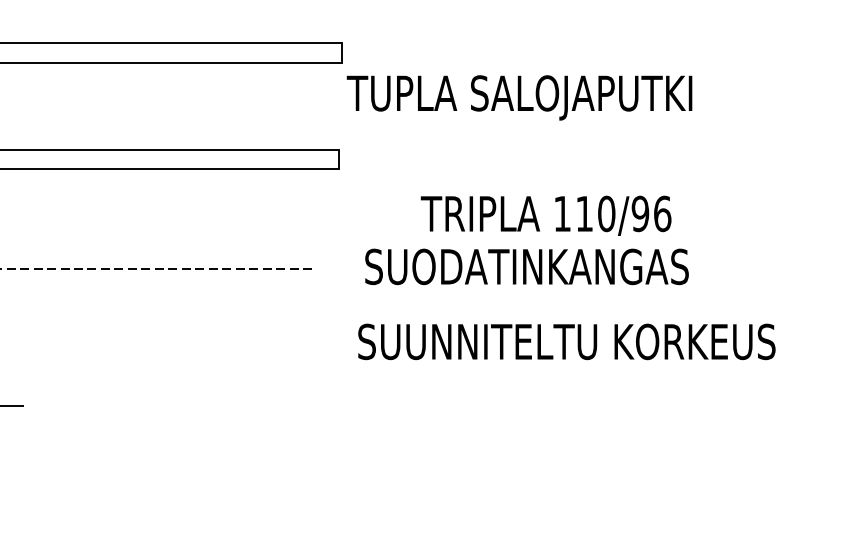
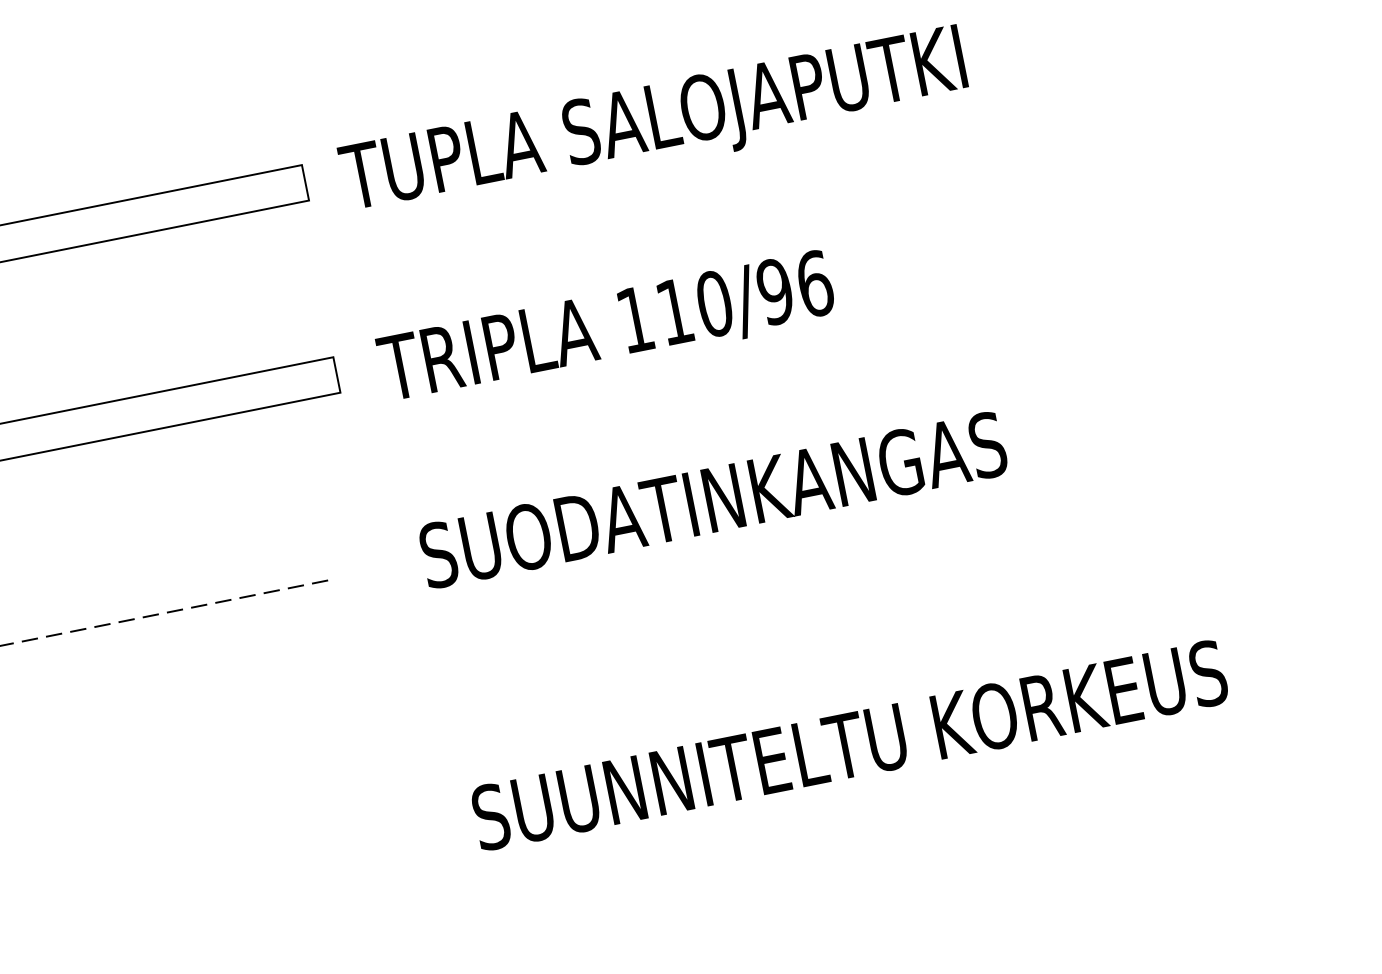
text: (519, 97) -> (654, 124), moved
text: (545, 215) -> (605, 328), moved
text: (566, 341) -> (849, 744), moved

